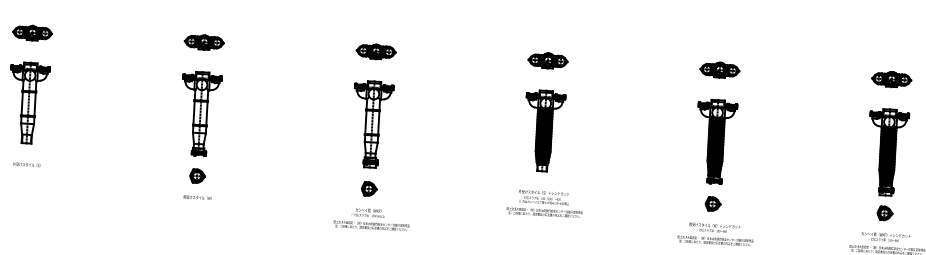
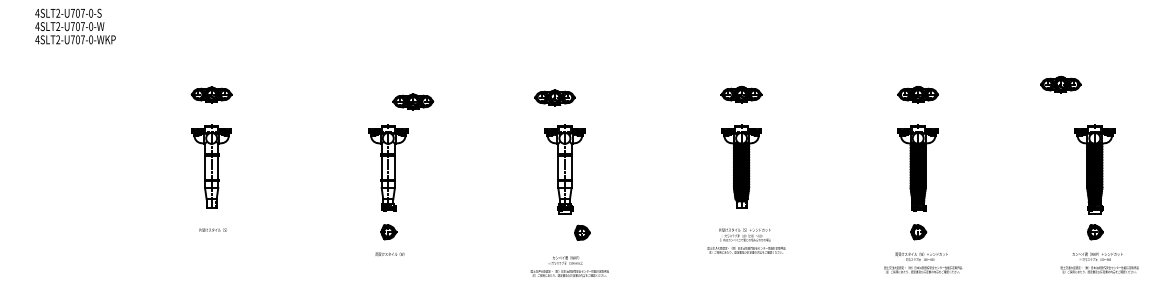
part: (204, 42) -> (413, 101), moved
part: (375, 51) -> (554, 97), moved
part: (891, 79) -> (1060, 84), moved
part: (369, 188) -> (582, 232), moved

